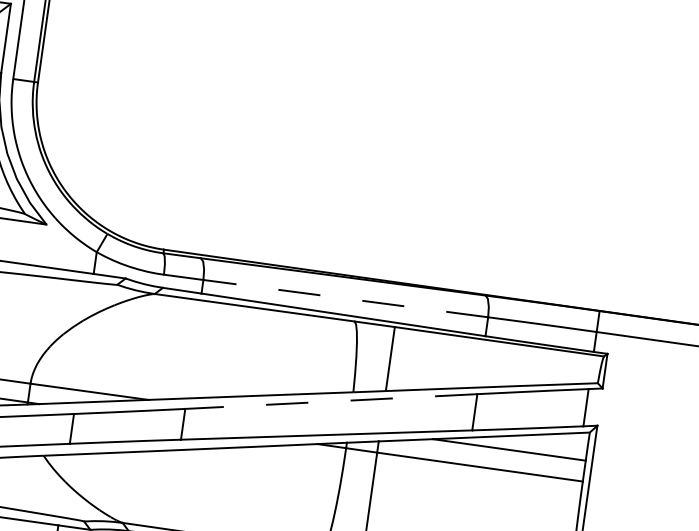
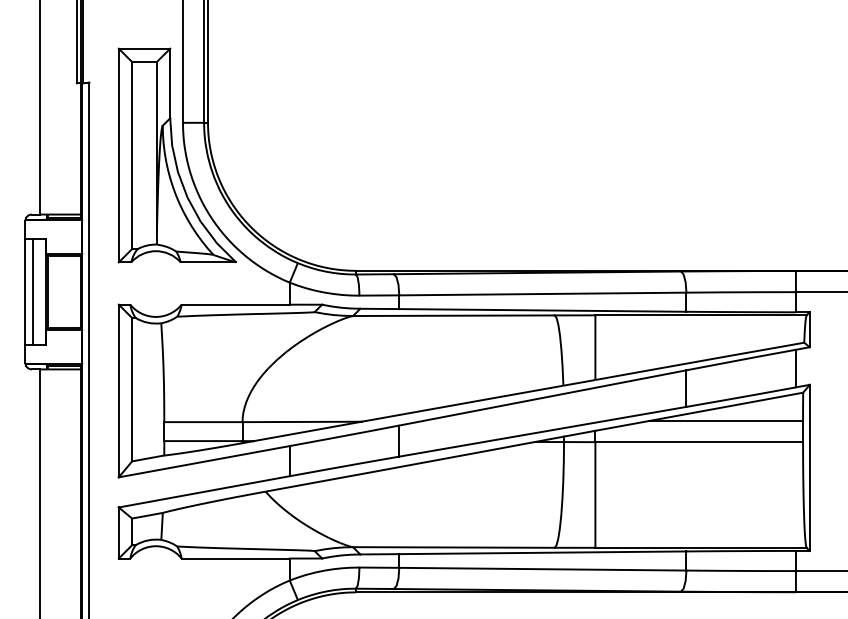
line: (345, 299) -> (542, 294), dashed -> solid
line: (330, 402) -> (542, 398), dashed -> solid

